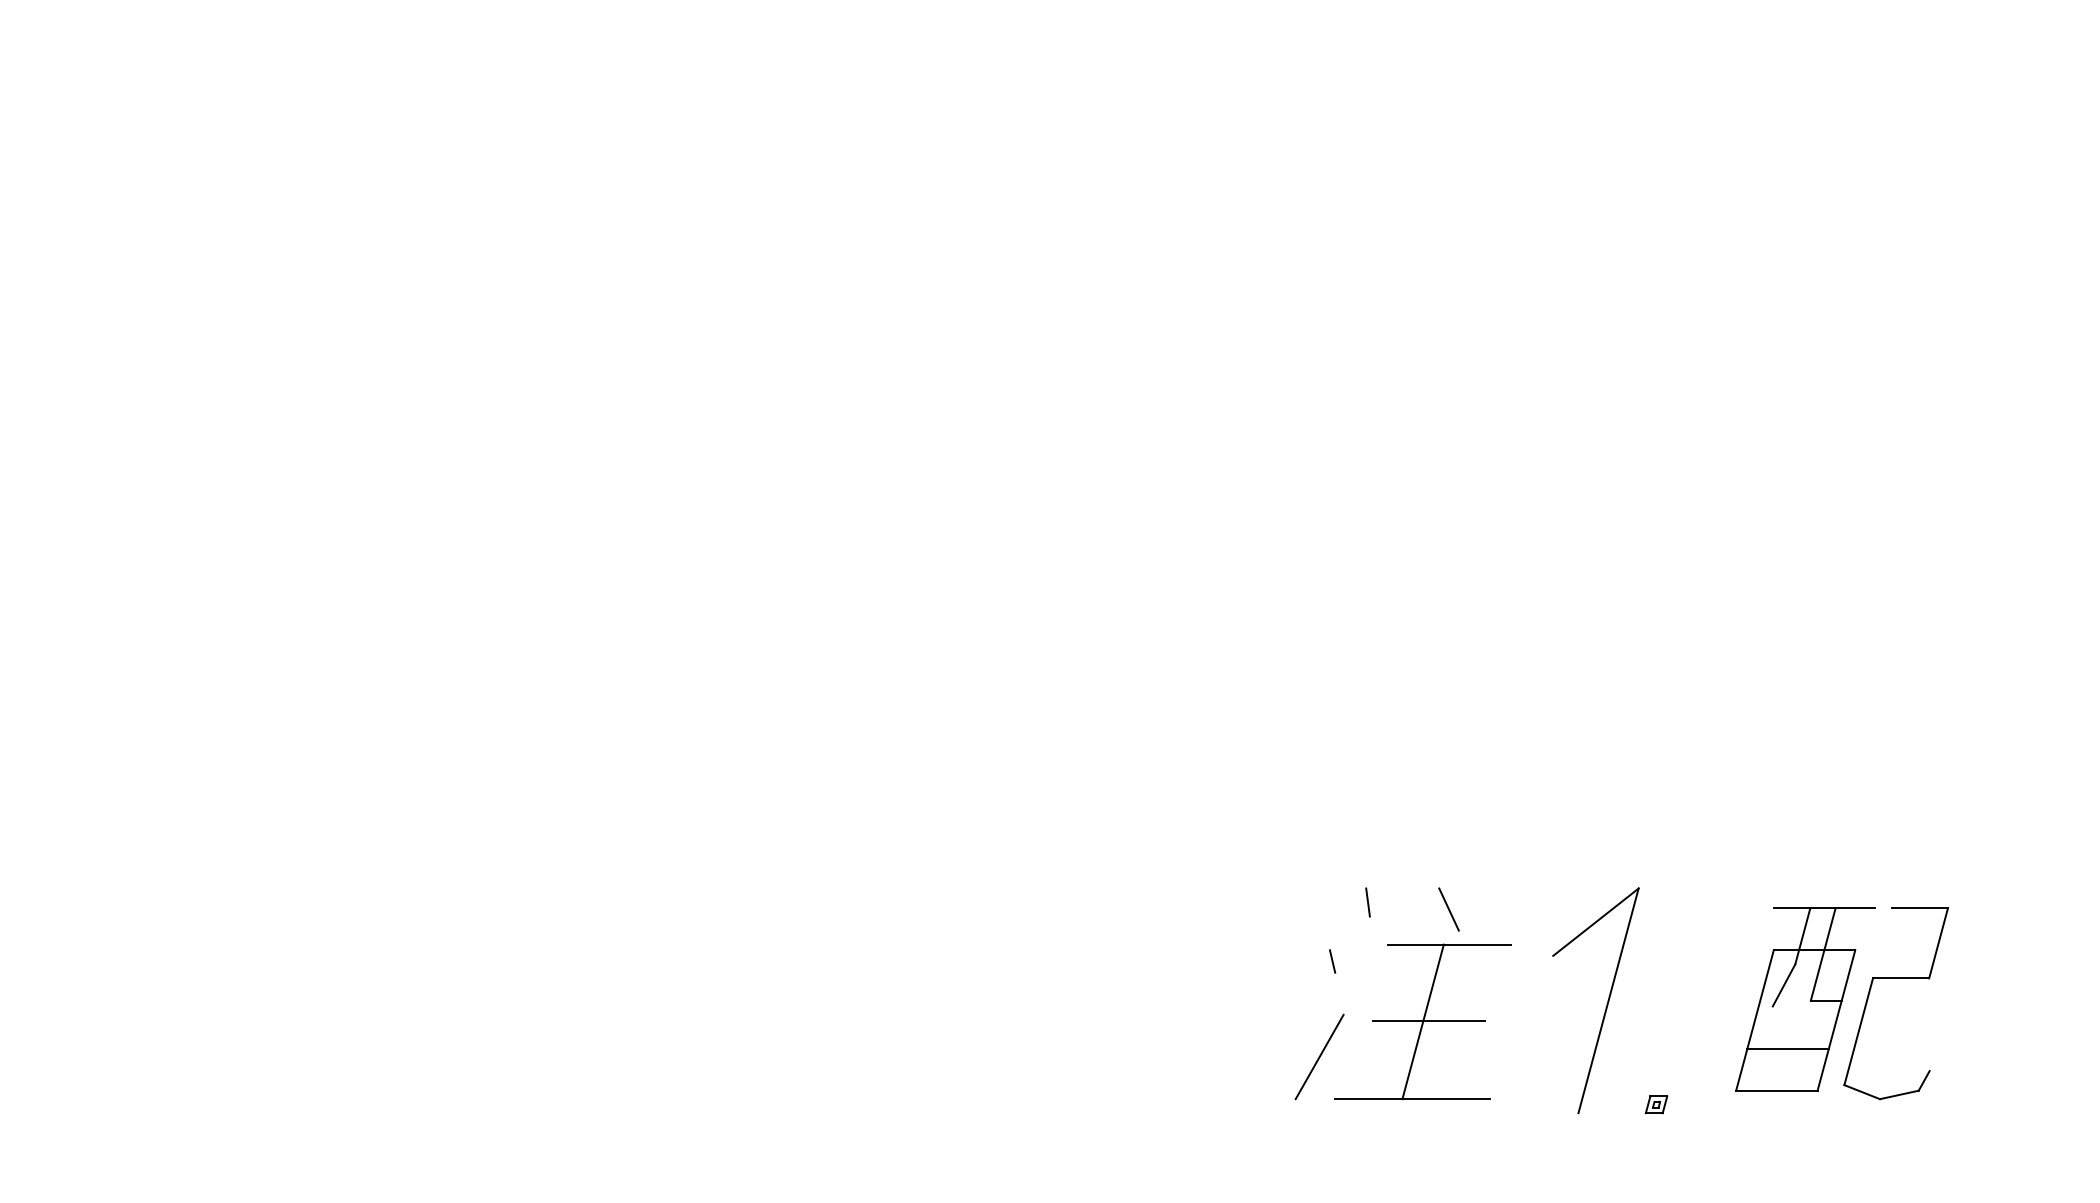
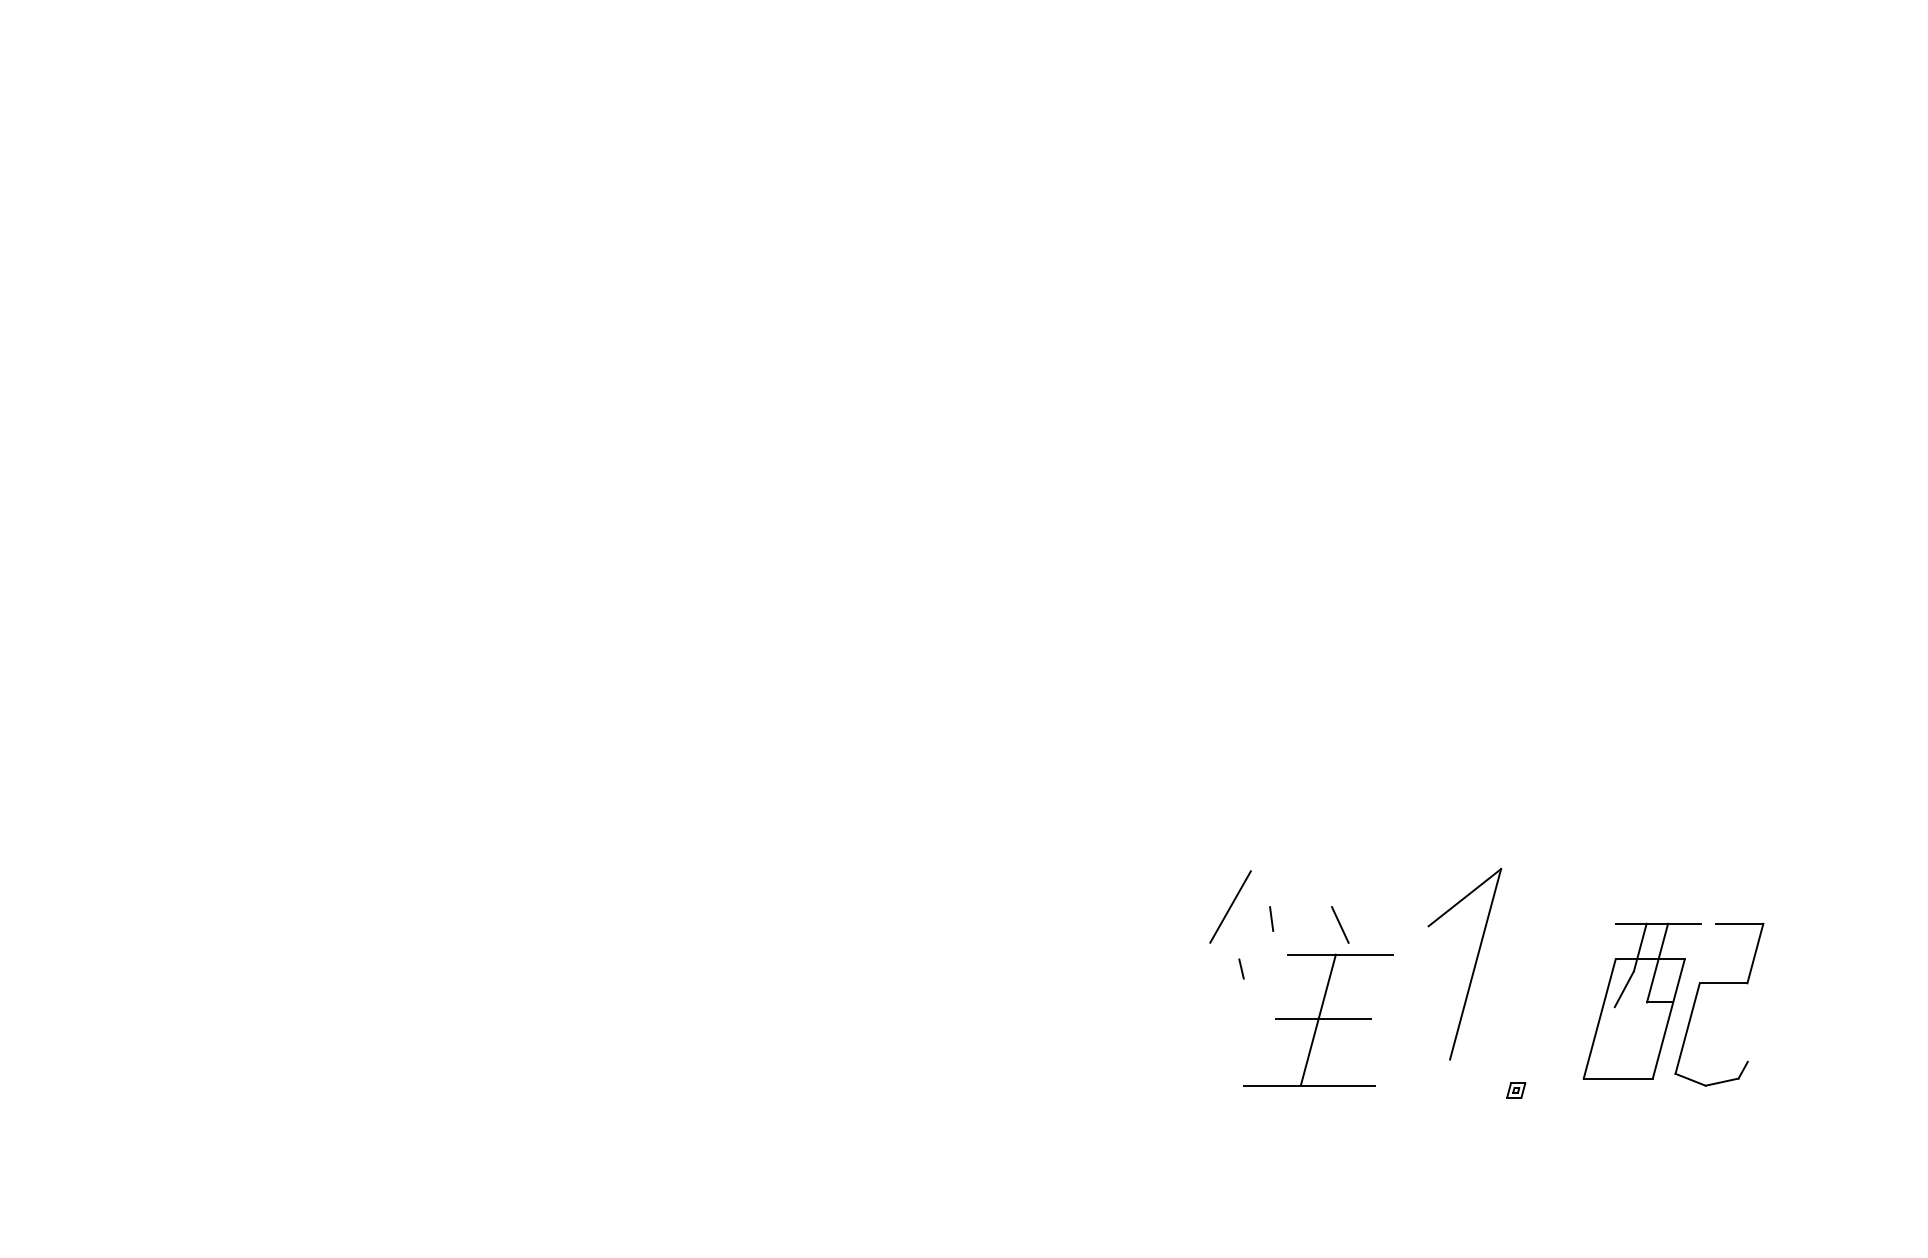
part: (1606, 1004) -> (1473, 967), moved
line: (1787, 1048) -> (1627, 1042), removed
line: (1319, 1056) -> (1230, 906), moved

